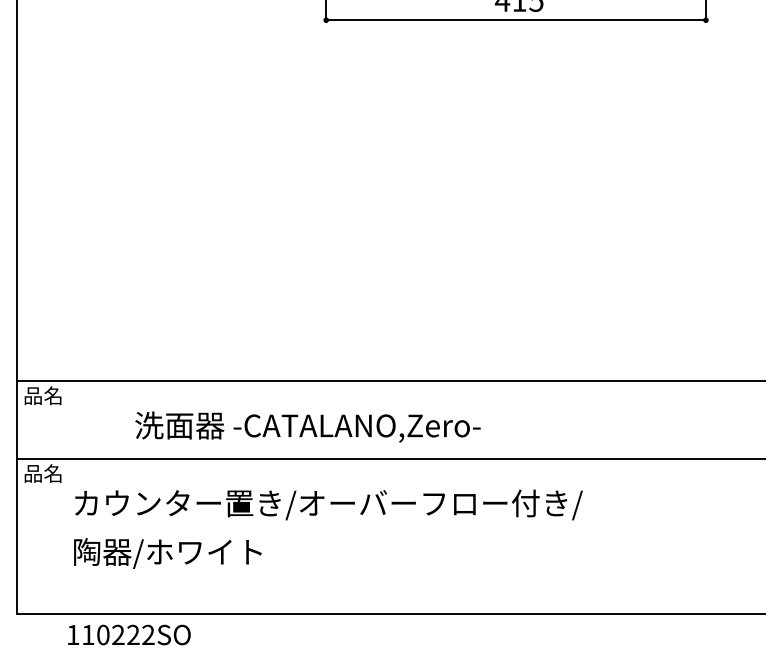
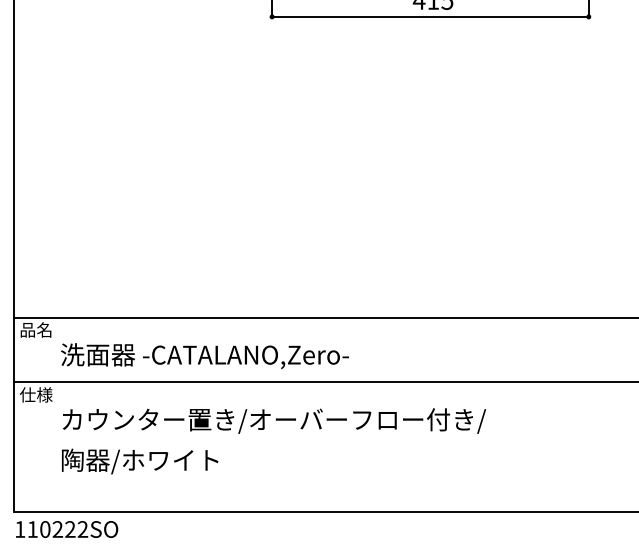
text: (307, 427) -> (204, 356), moved
text: (43, 473) -> (36, 394), 品名 -> 仕様
text: (129, 635) -> (67, 529), moved

